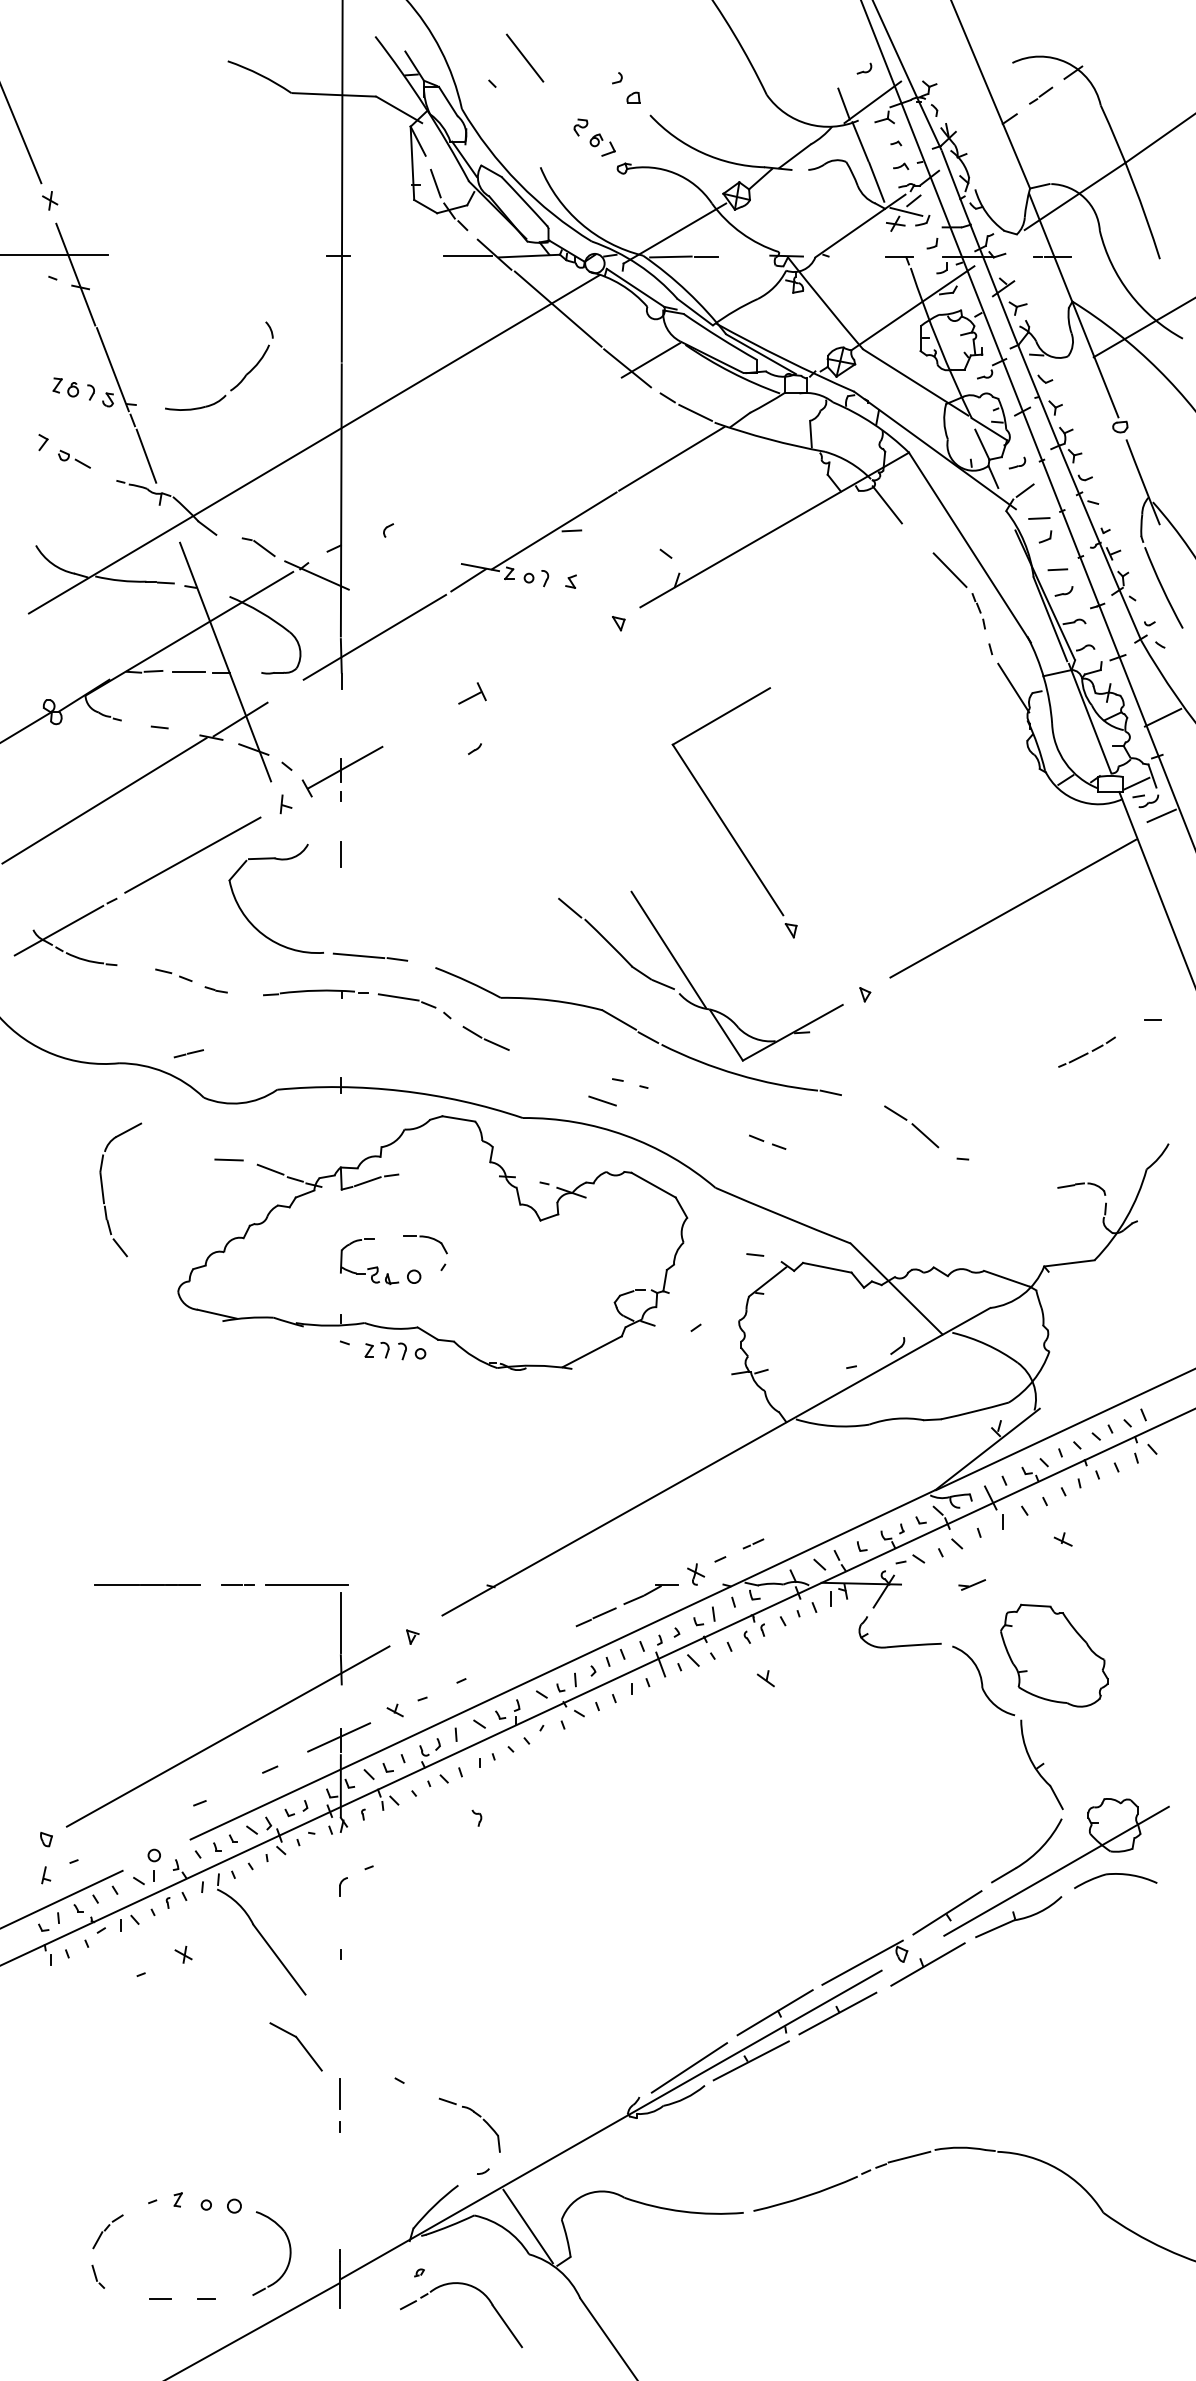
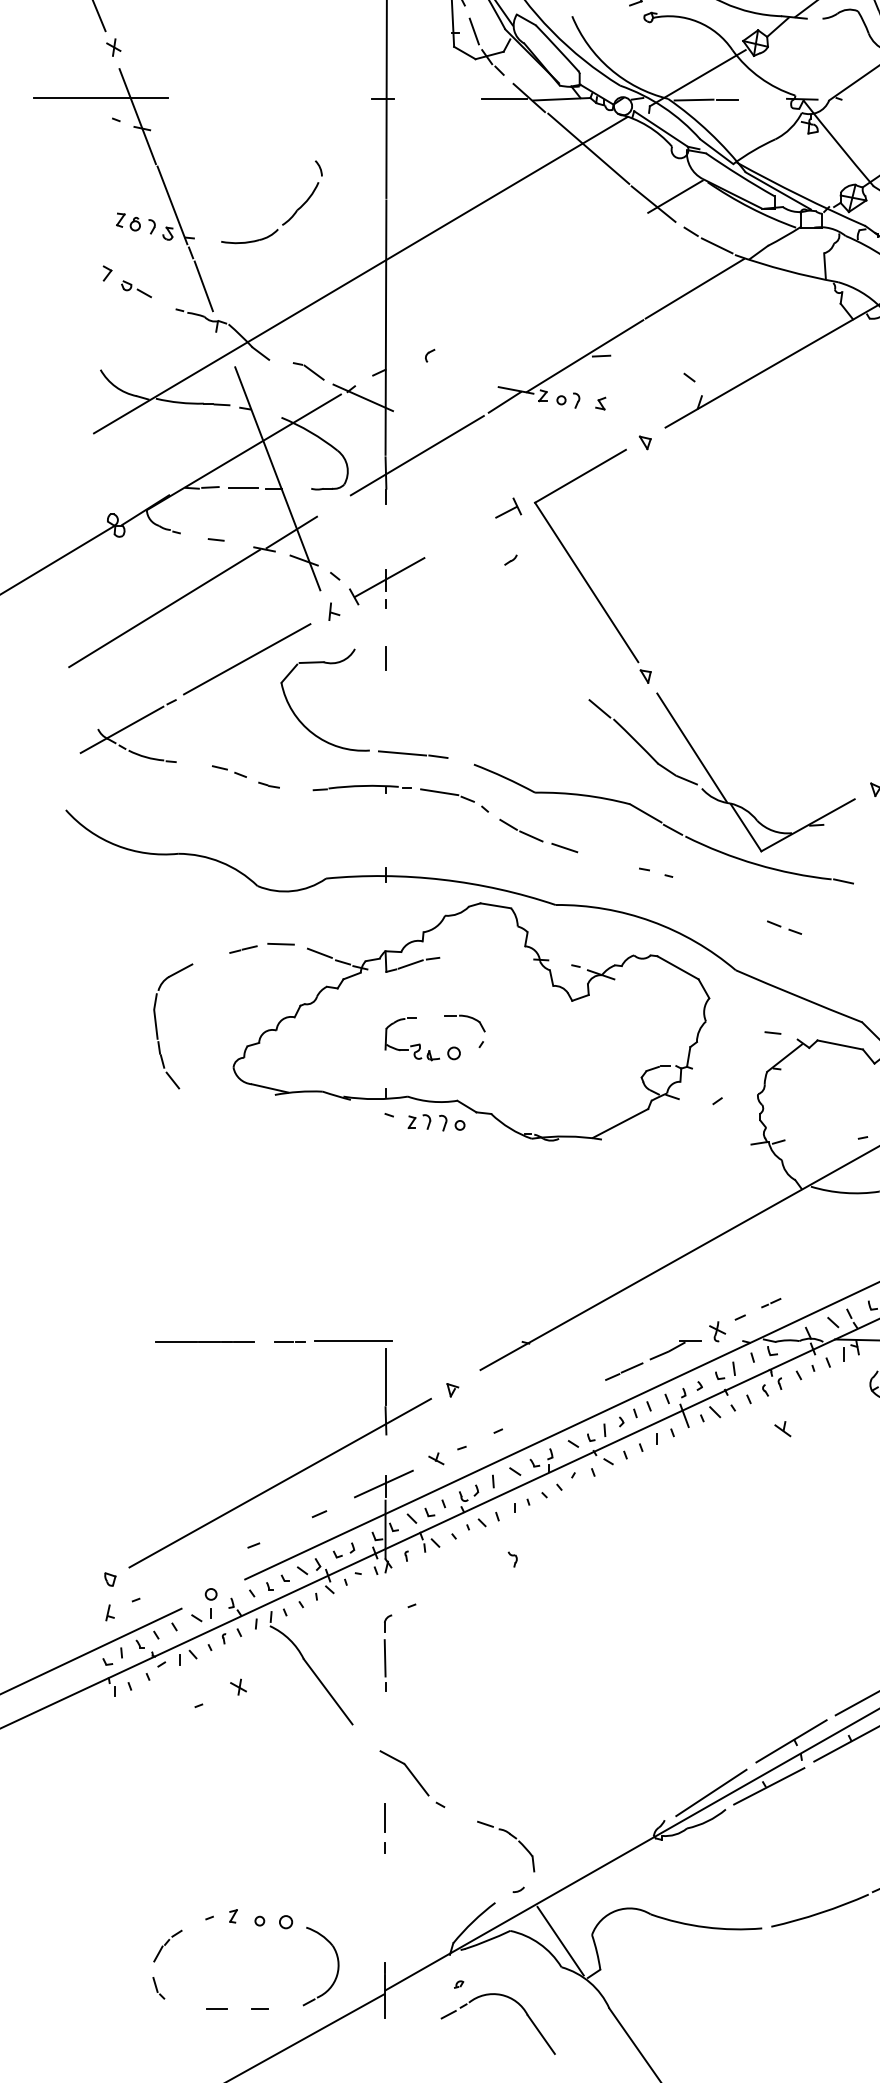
part: (722, 819) -> (581, 572), moved
line: (188, 1053) -> (243, 949), moved
line: (602, 1100) -> (564, 847), moved
part: (103, 1189) -> (157, 1026), moved
line: (339, 1923) -> (384, 1657), added
part: (295, 2046) -> (403, 1772), moved

